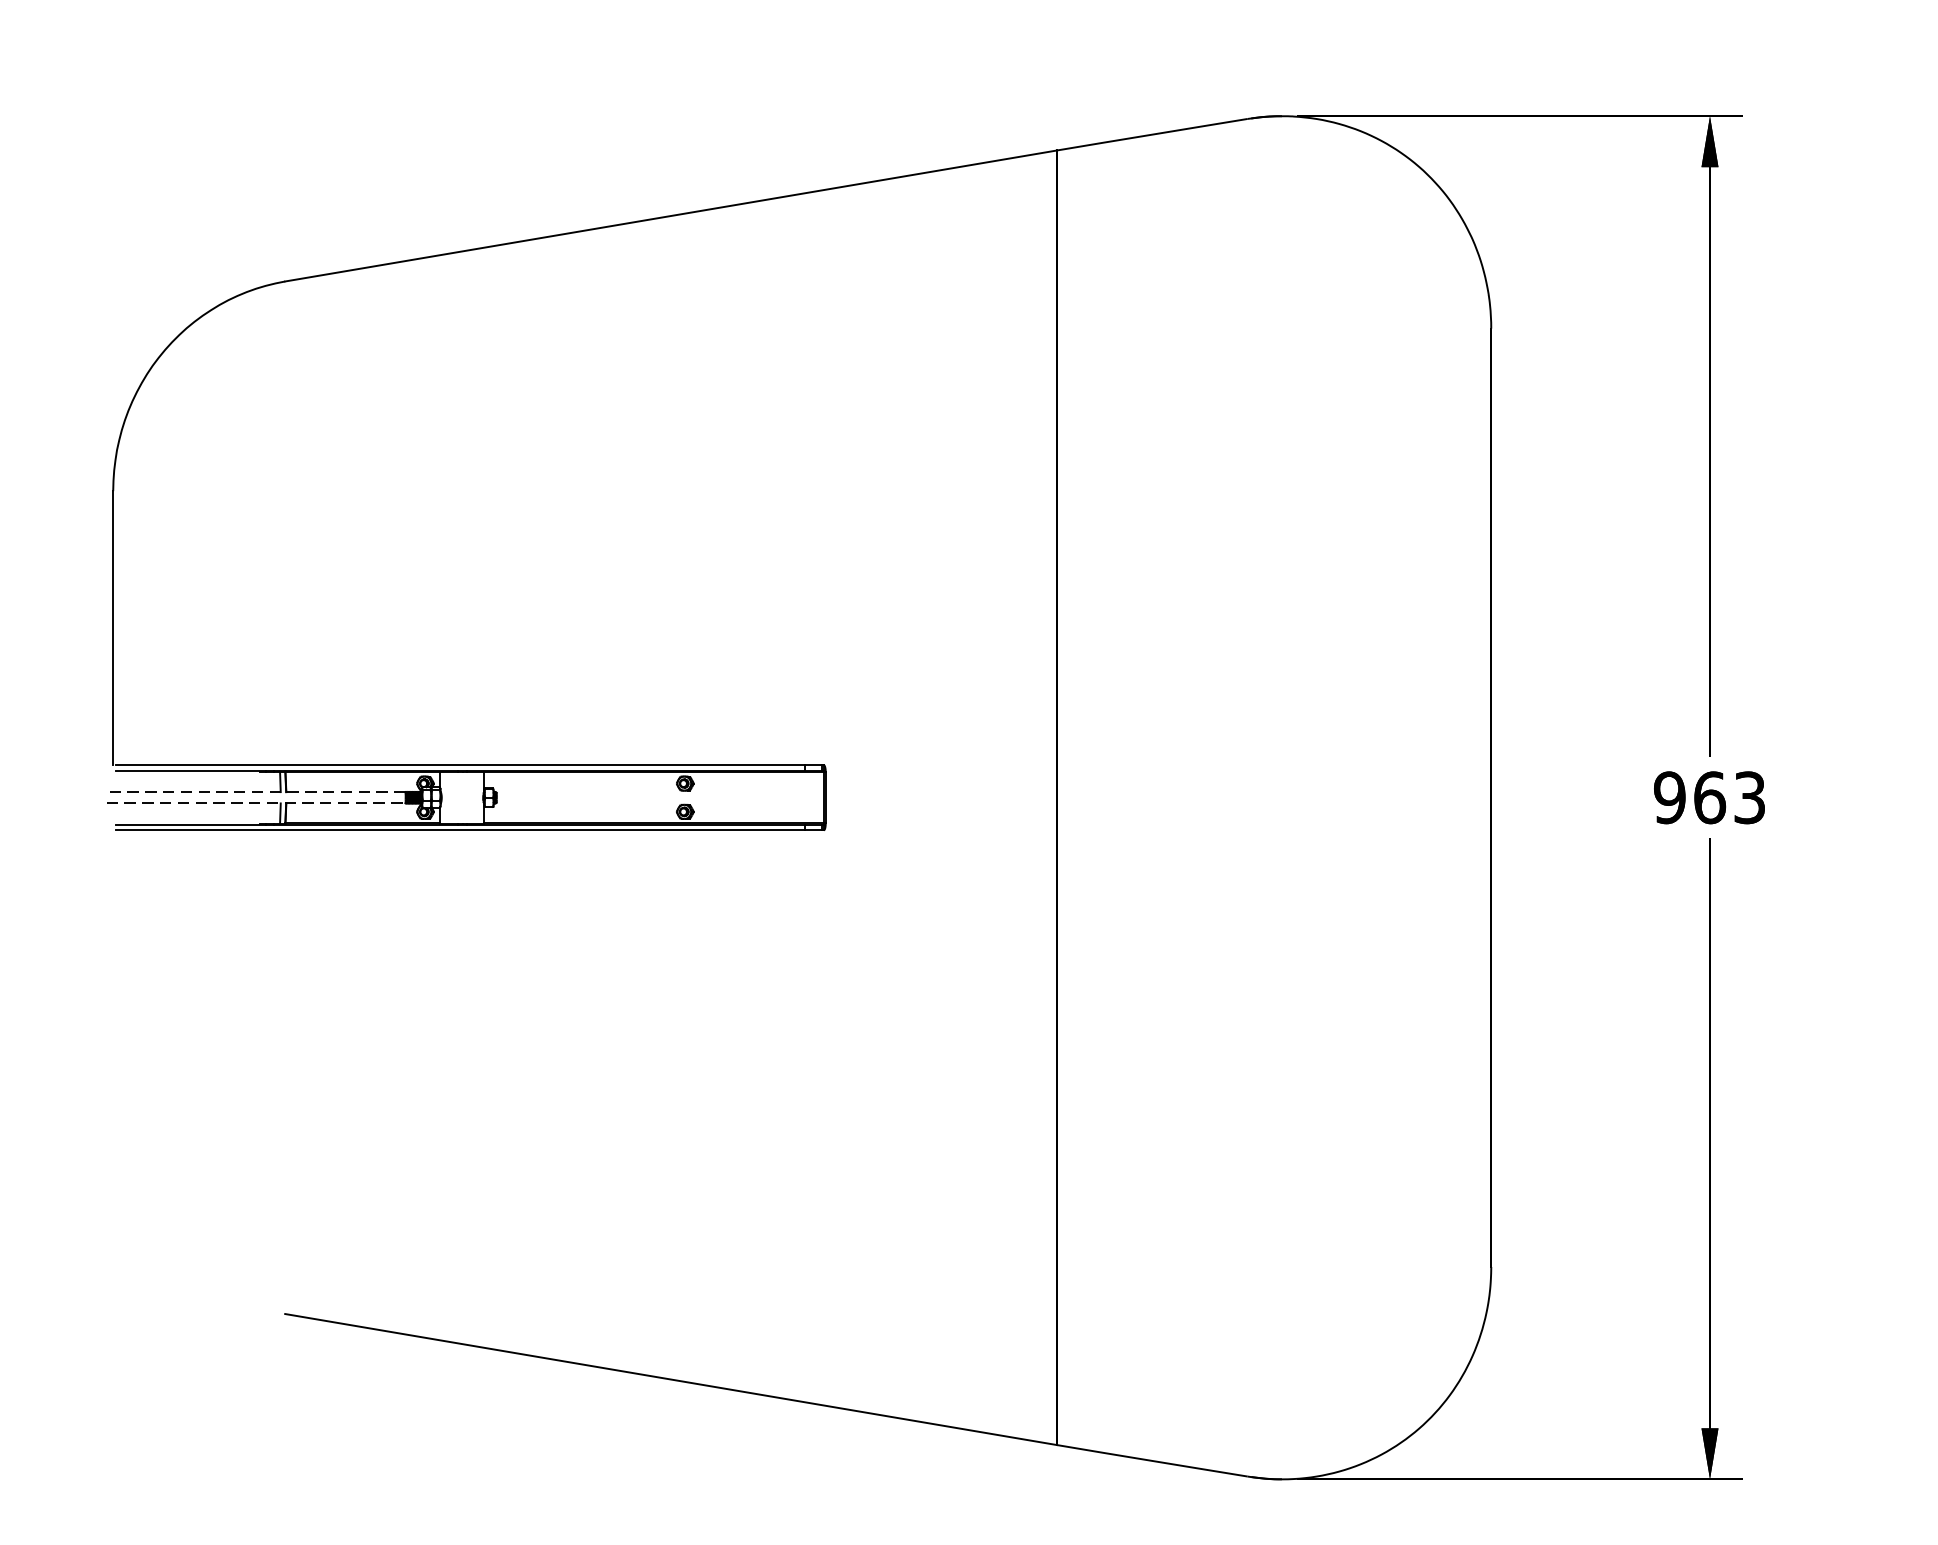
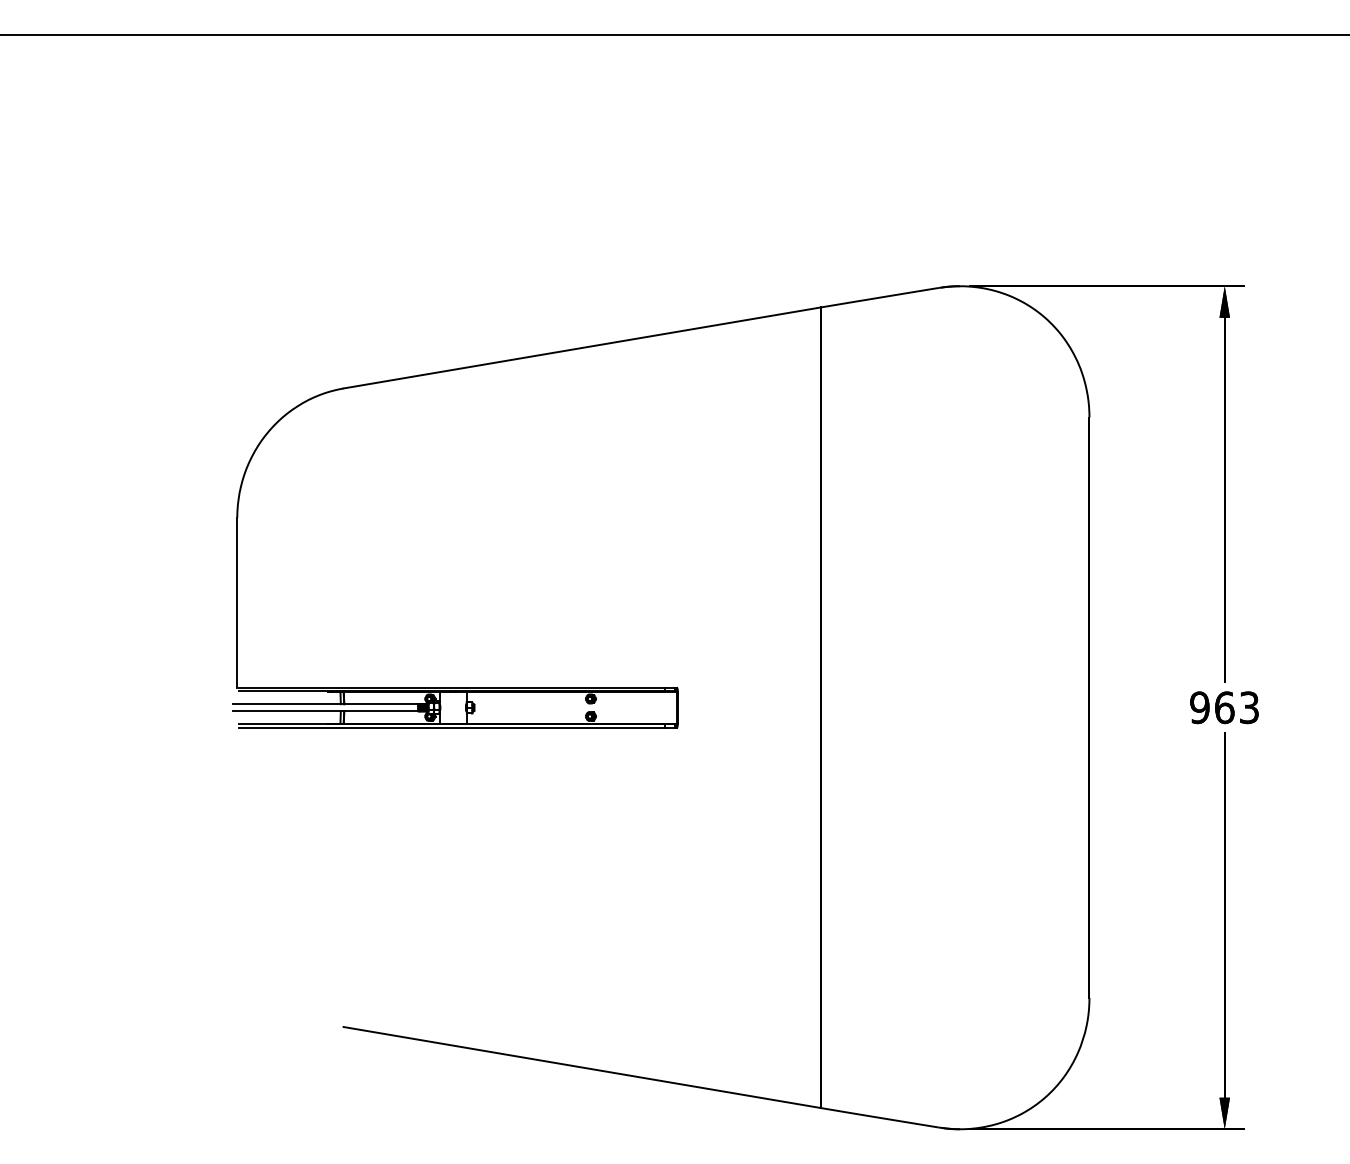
line: (255, 792) -> (325, 704), dashed -> solid
line: (257, 803) -> (326, 711), dashed -> solid

